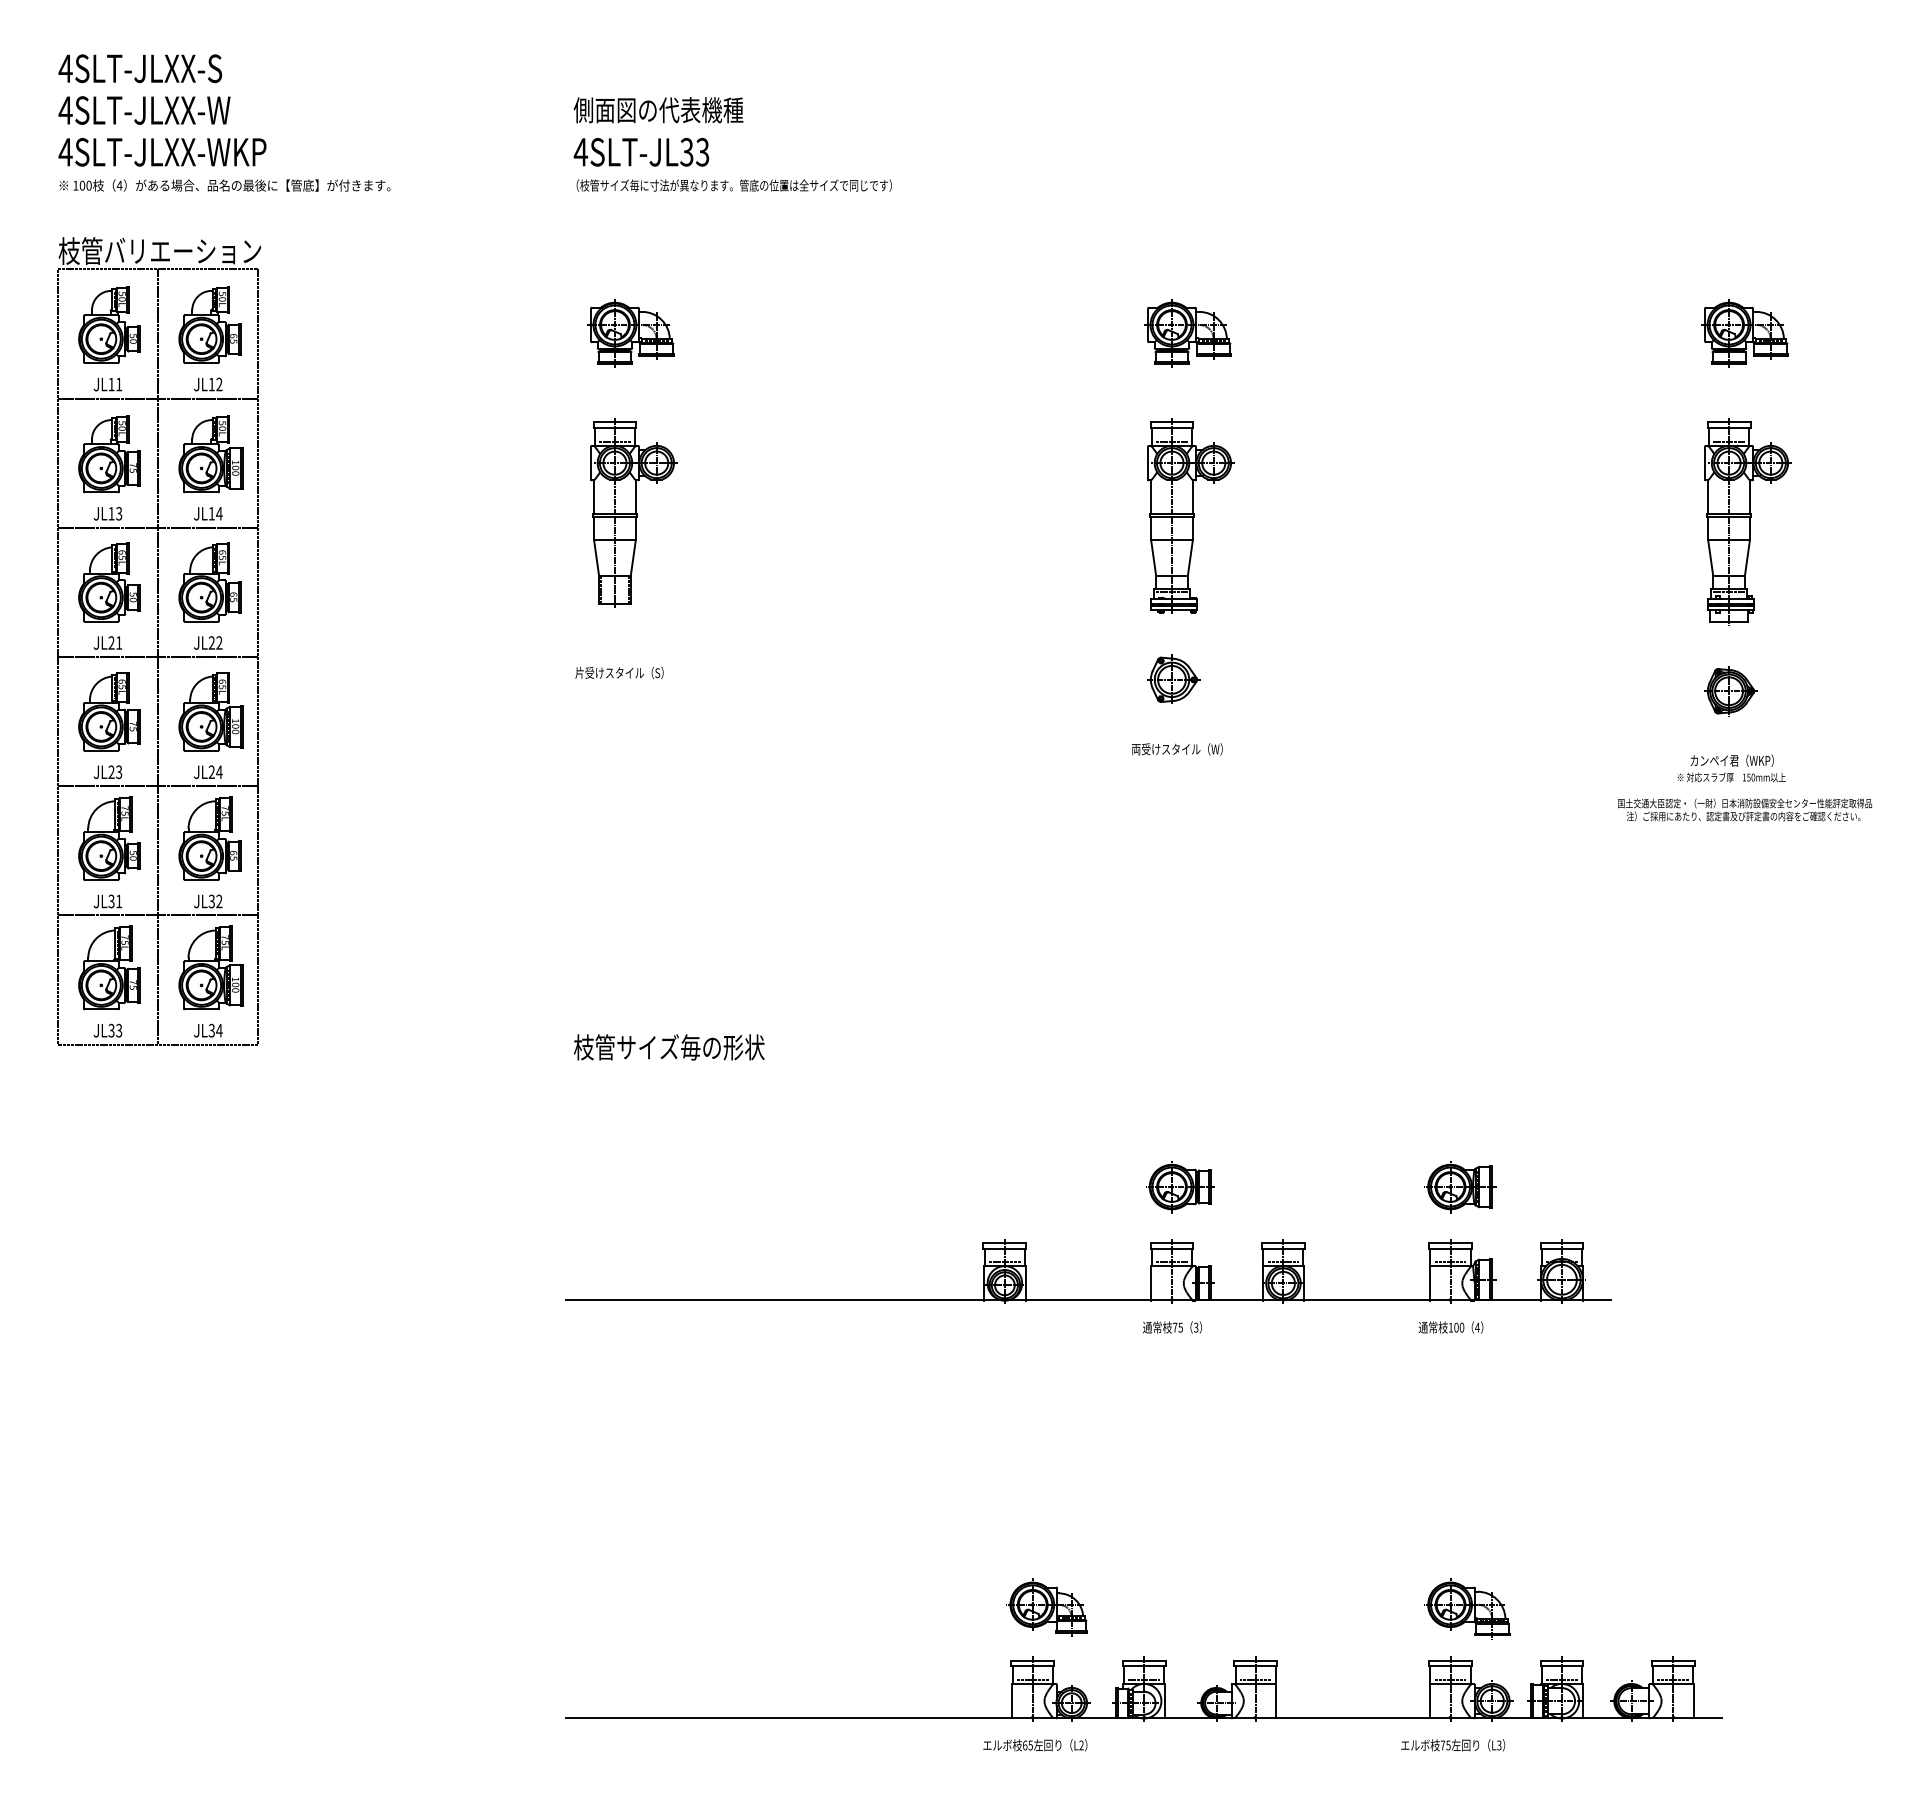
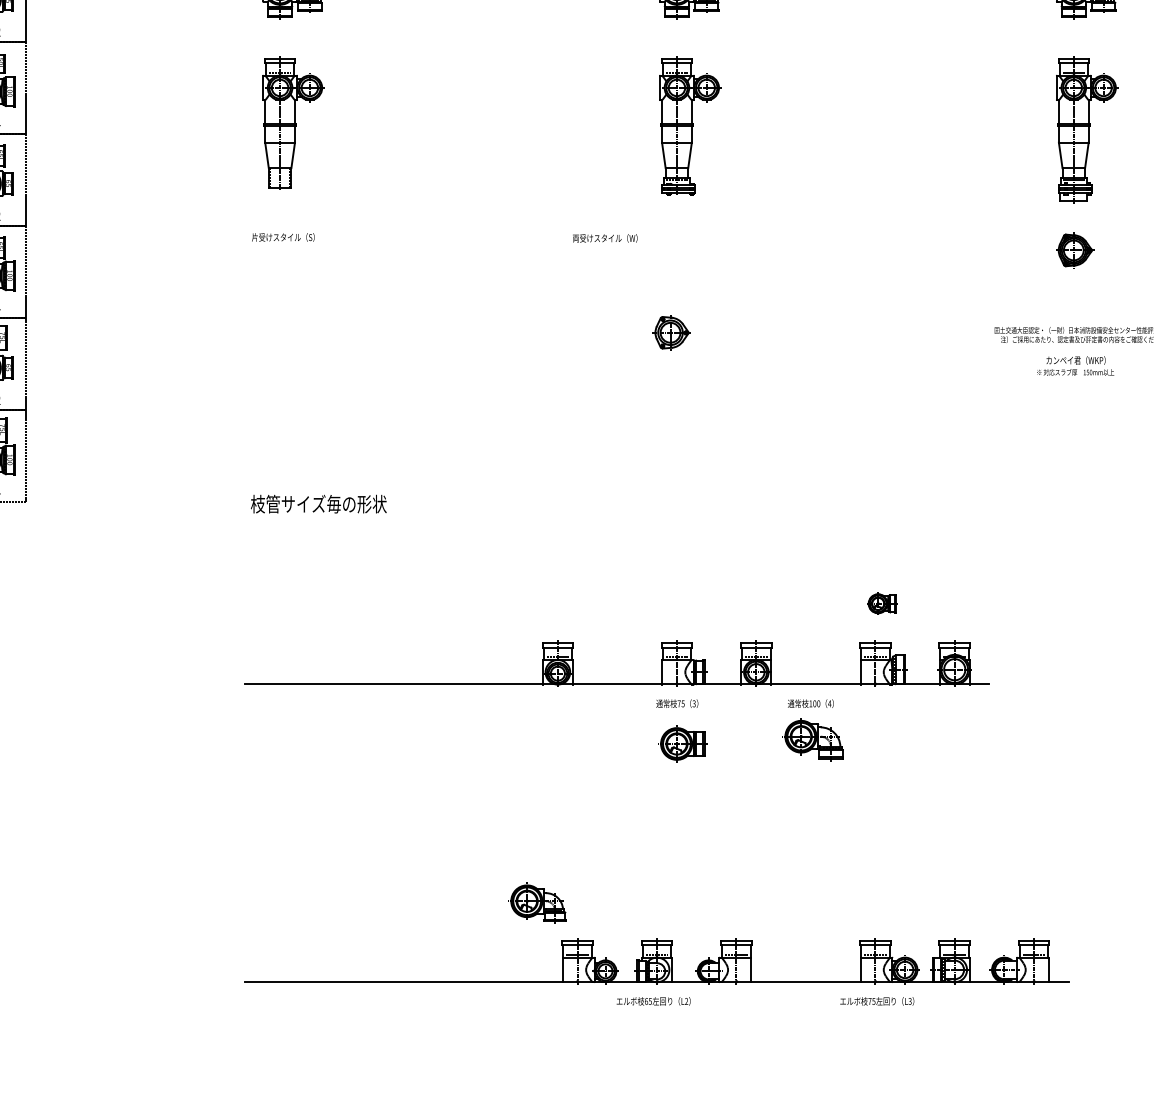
part: (1173, 678) -> (671, 331), moved
text: (1177, 749) -> (605, 238), moved
text: (1731, 768) -> (1075, 366), moved
part: (1180, 1187) -> (683, 744), moved
part: (1460, 1187) -> (882, 603), size x0.6
text: (1450, 1327) -> (810, 703), moved
part: (1046, 1607) -> (536, 903), moved
part: (1467, 1608) -> (813, 739), moved
text: (1035, 1745) -> (653, 1001), moved

